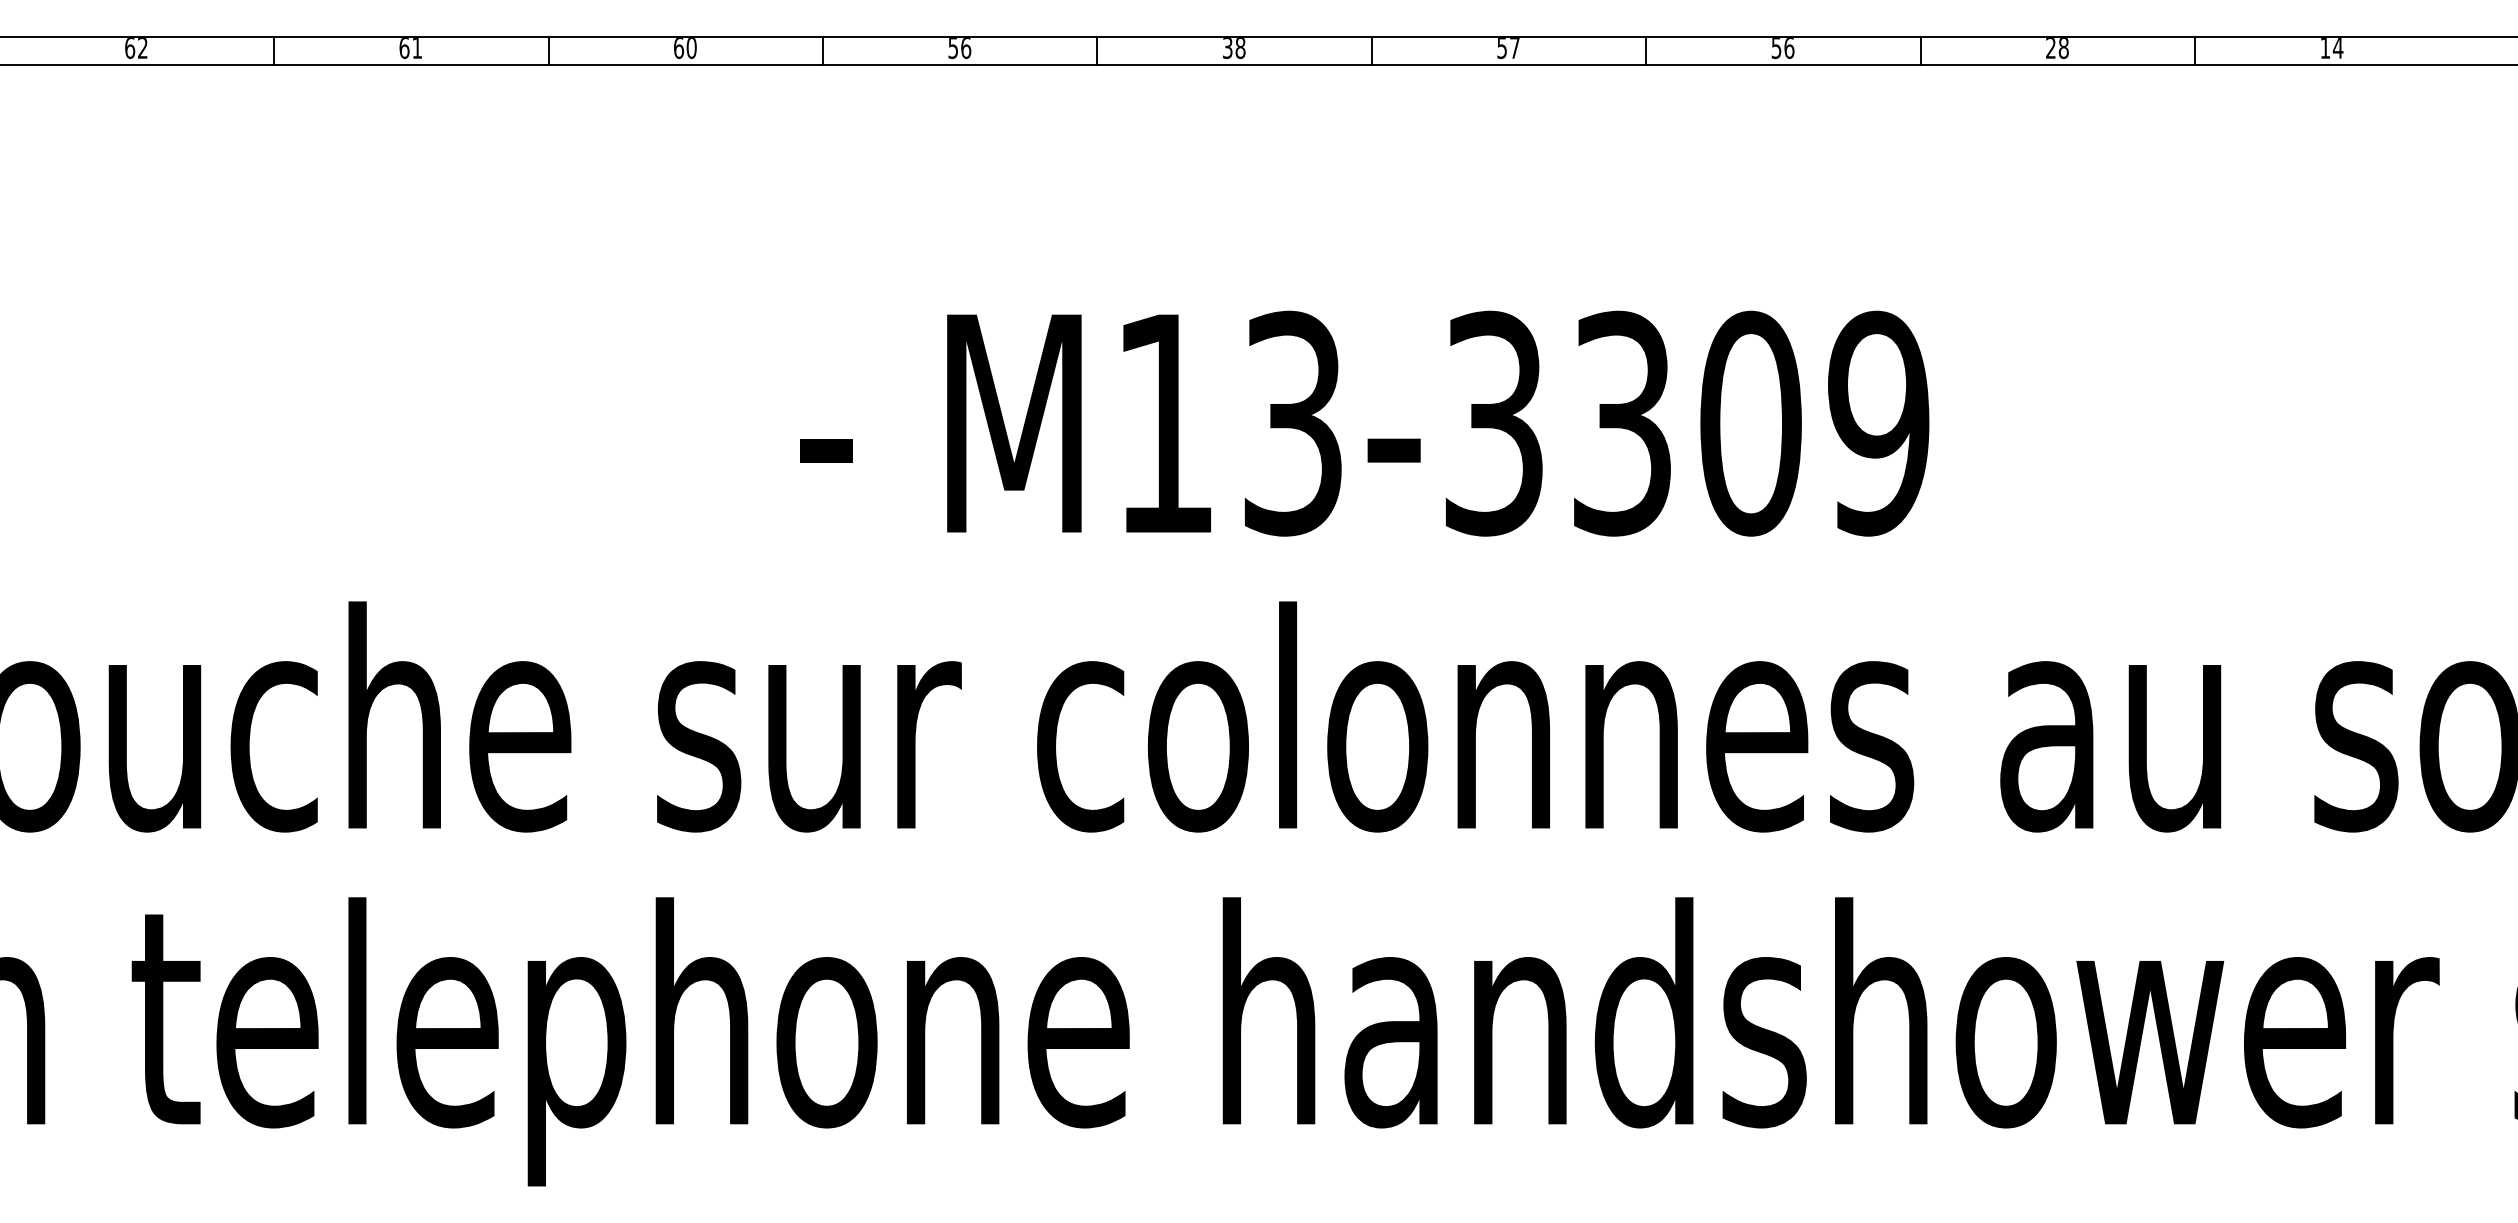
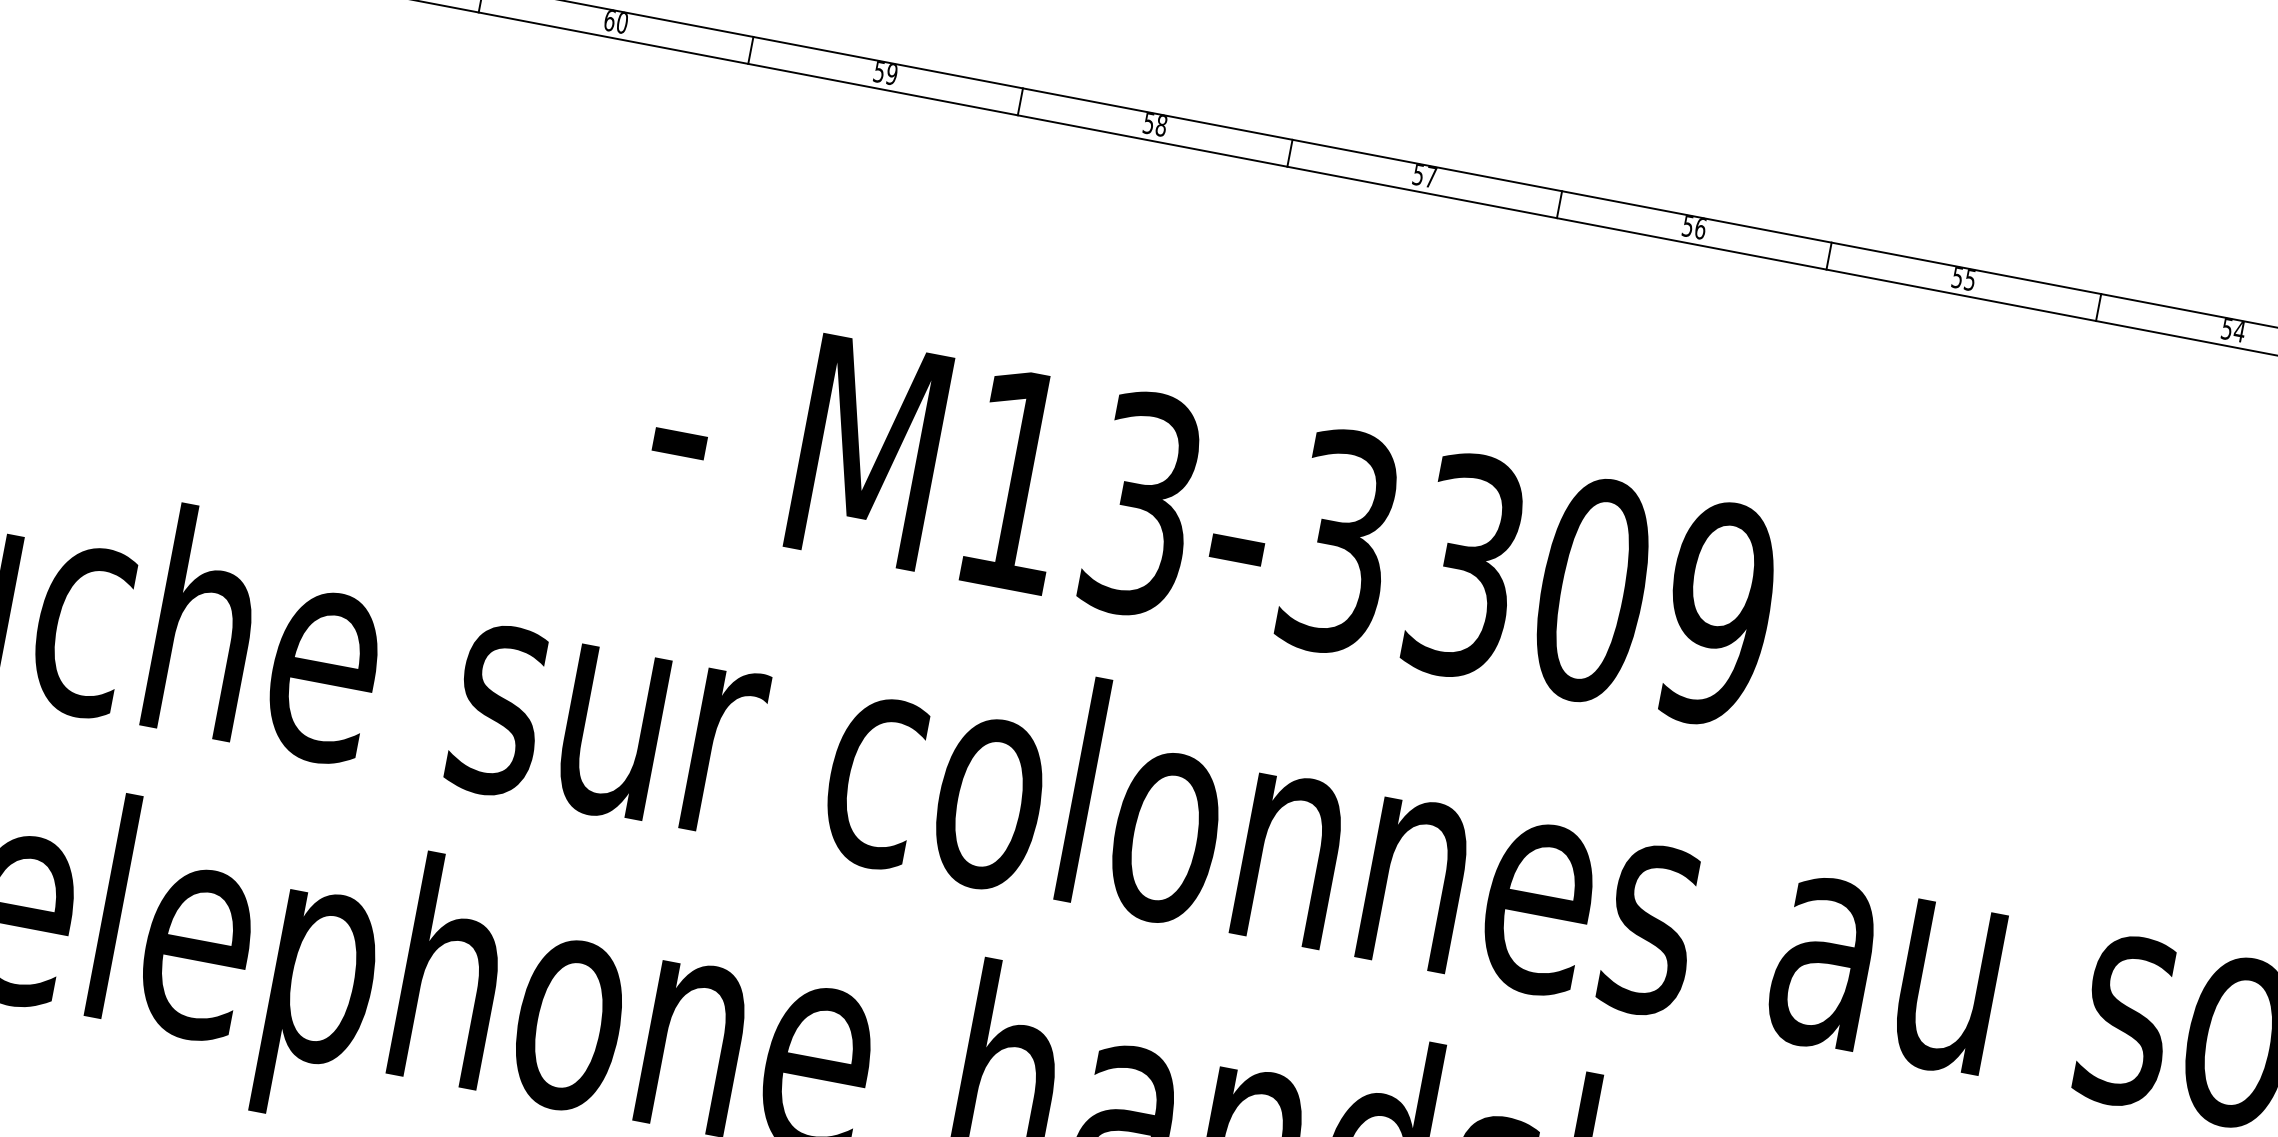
text: (966, 48) -> (892, 74), 56 -> 59
text: (1227, 48) -> (1148, 123), 38 -> 58
text: (2057, 48) -> (1963, 279), 28 -> 55
text: (2325, 48) -> (2227, 329), 14 -> 54

